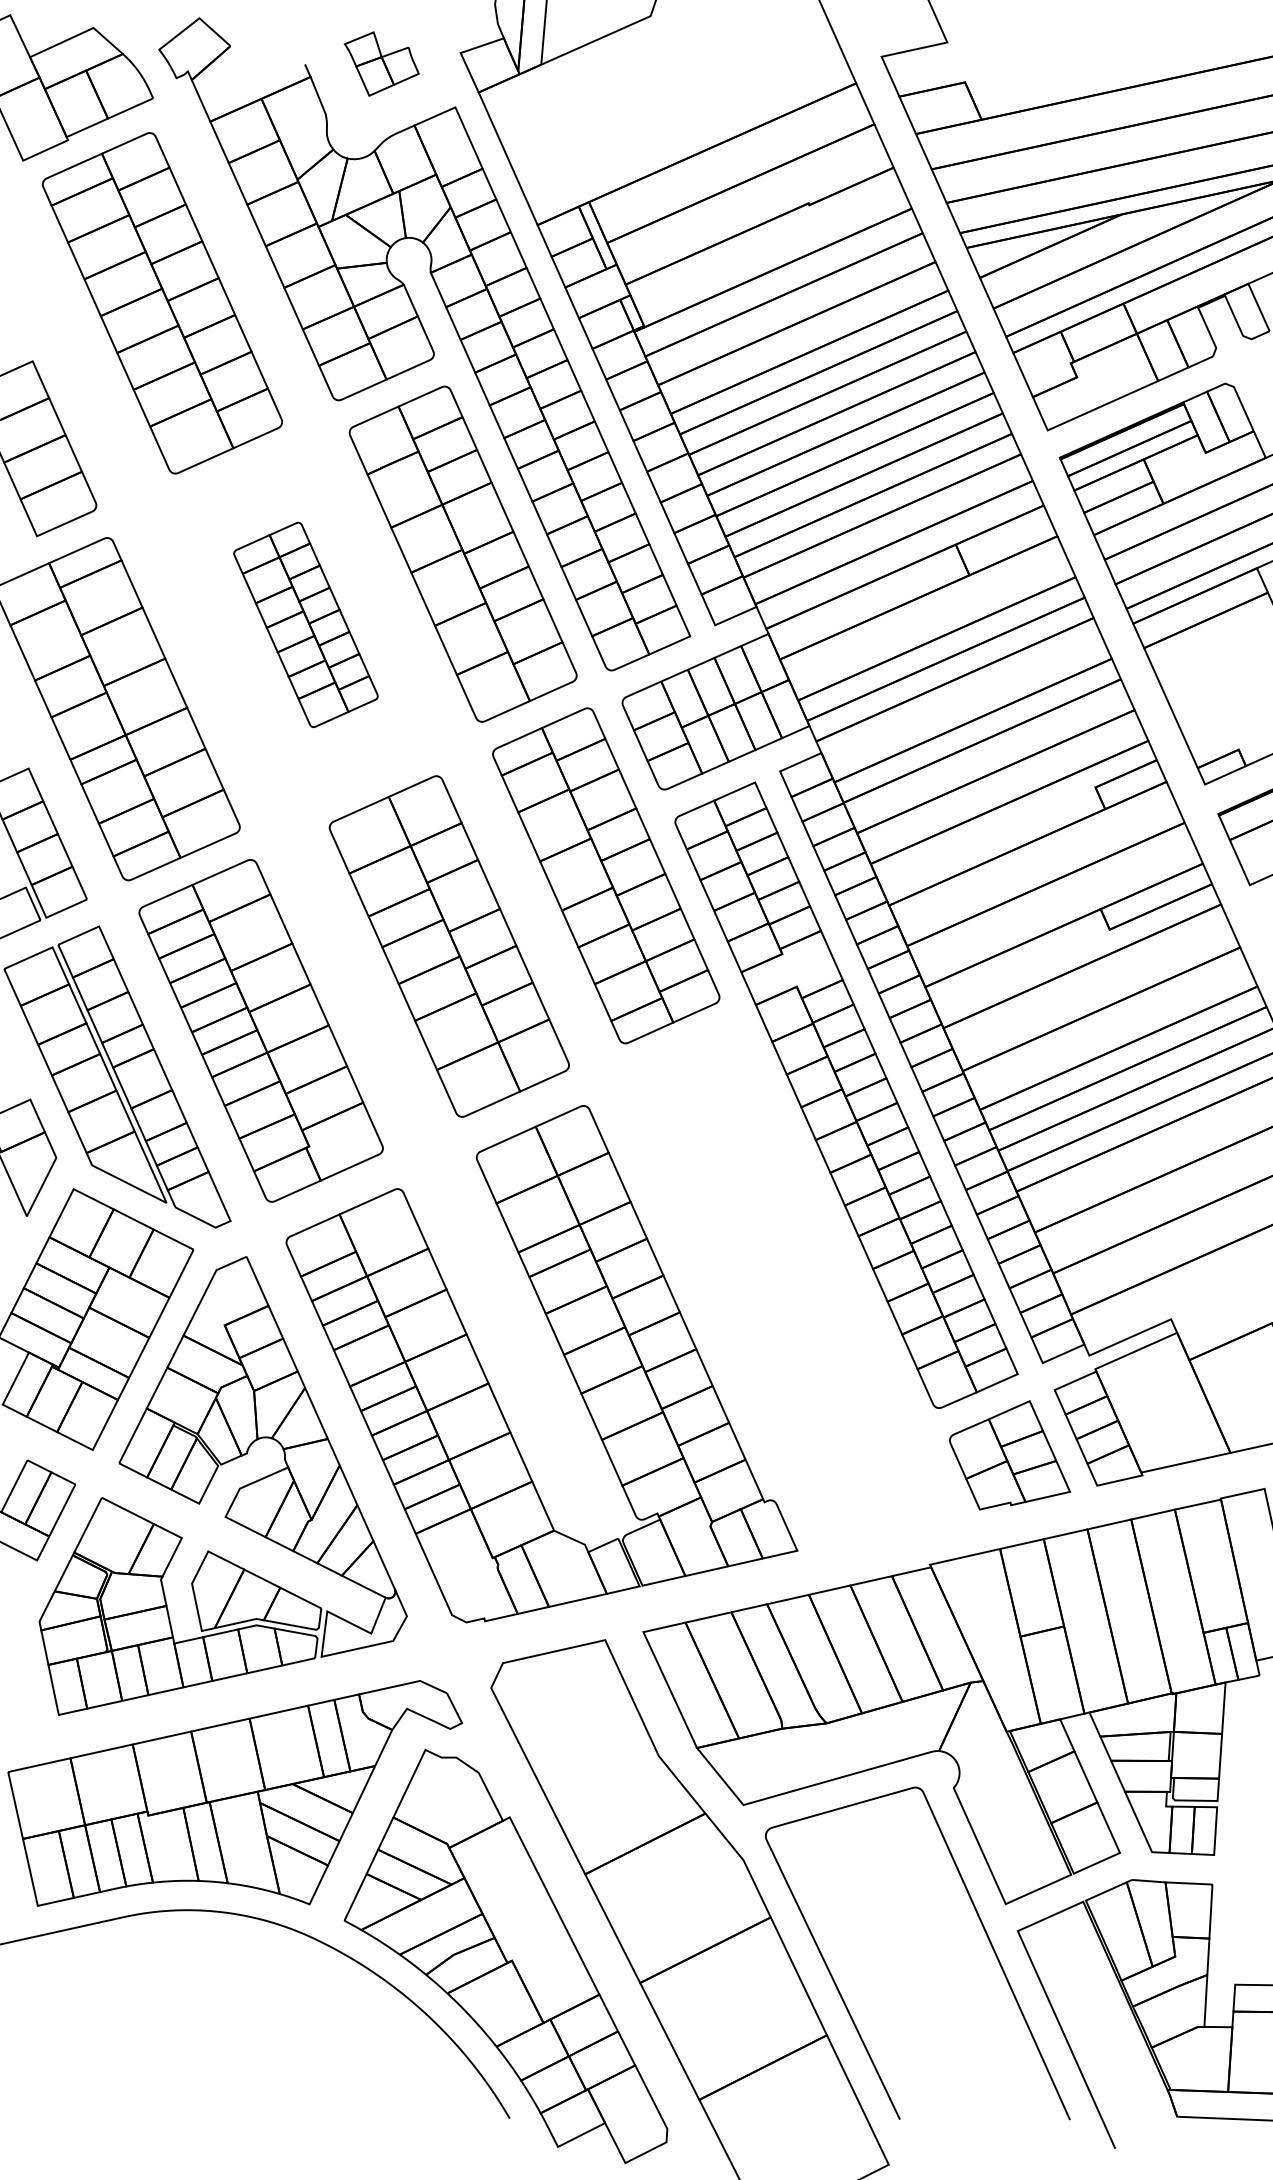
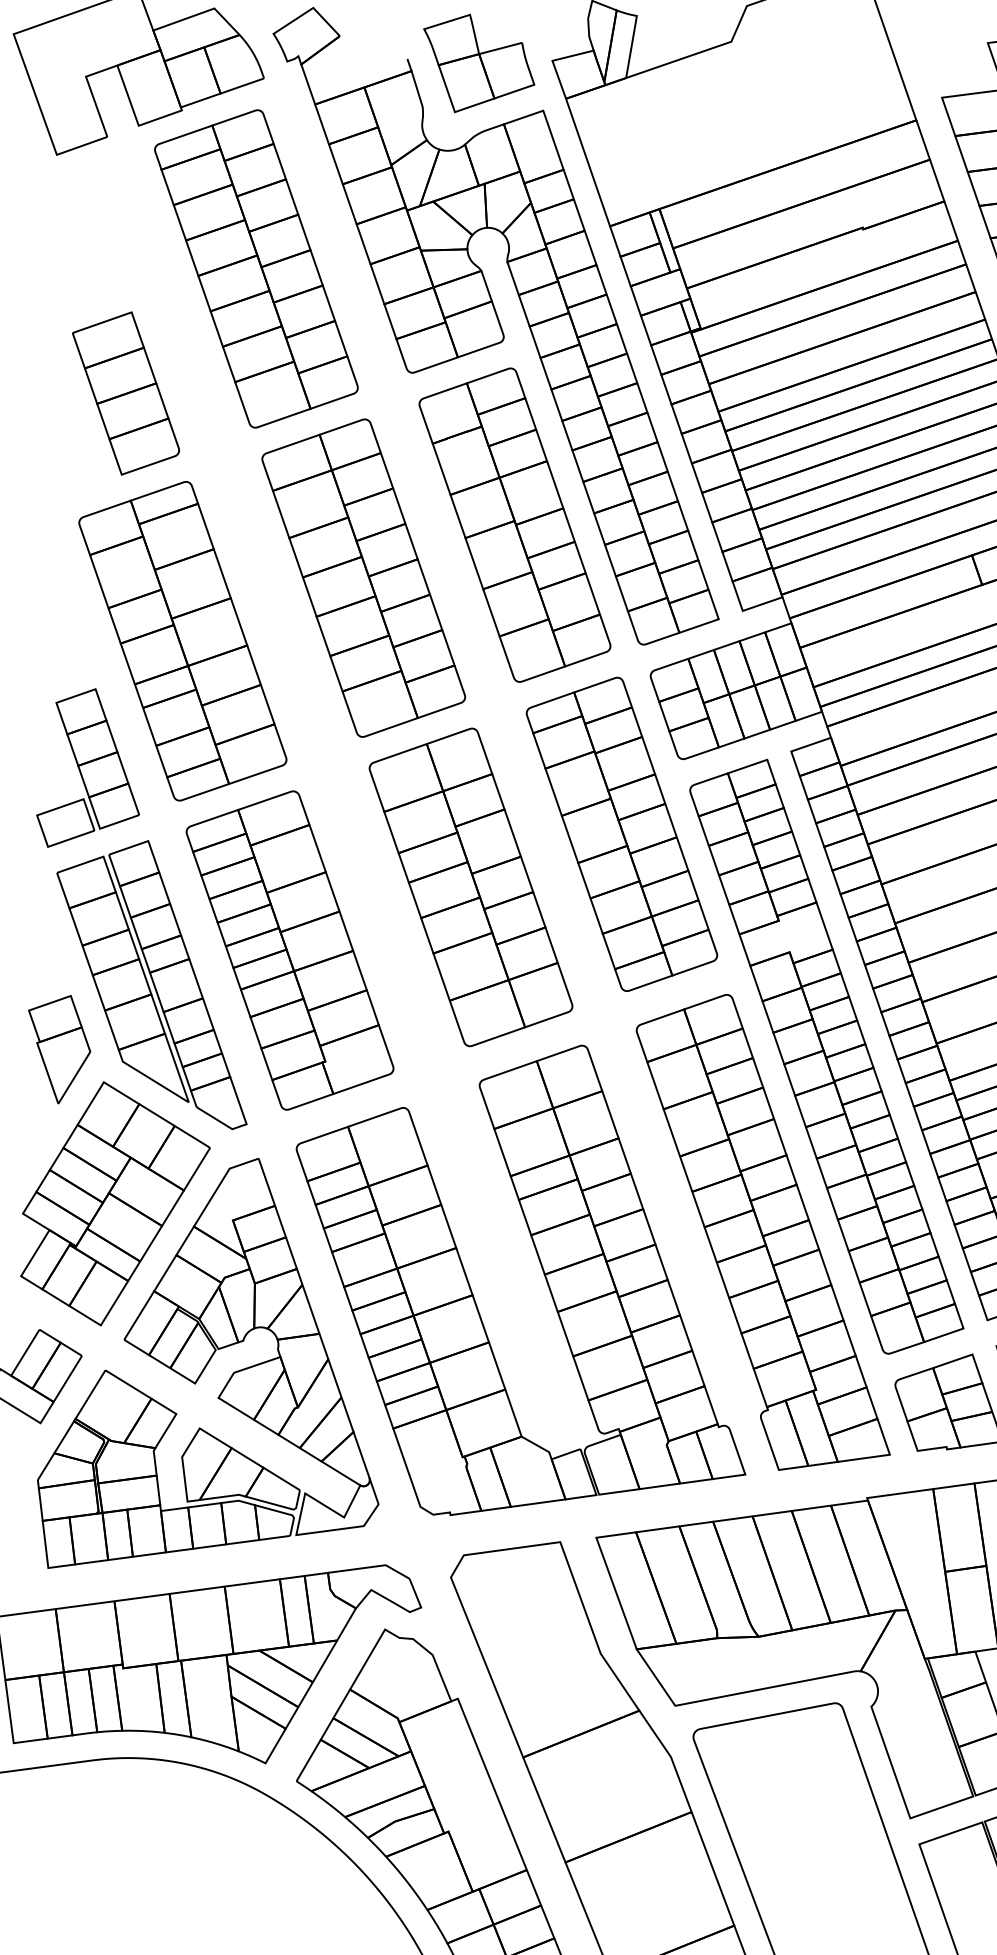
part: (381, 63) -> (478, 64), size x1.67
part: (305, 624) -> (363, 577), size x1.67
part: (795, 1290) -> (764, 1233), added

